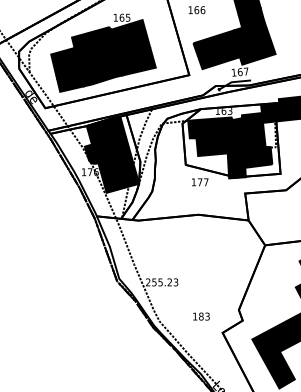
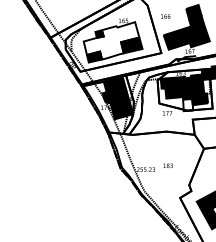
fill: (100, 52) -> (111, 40), removed
fill: (237, 168) -> (188, 105), removed
text: (200, 315) -> (167, 165), moved

